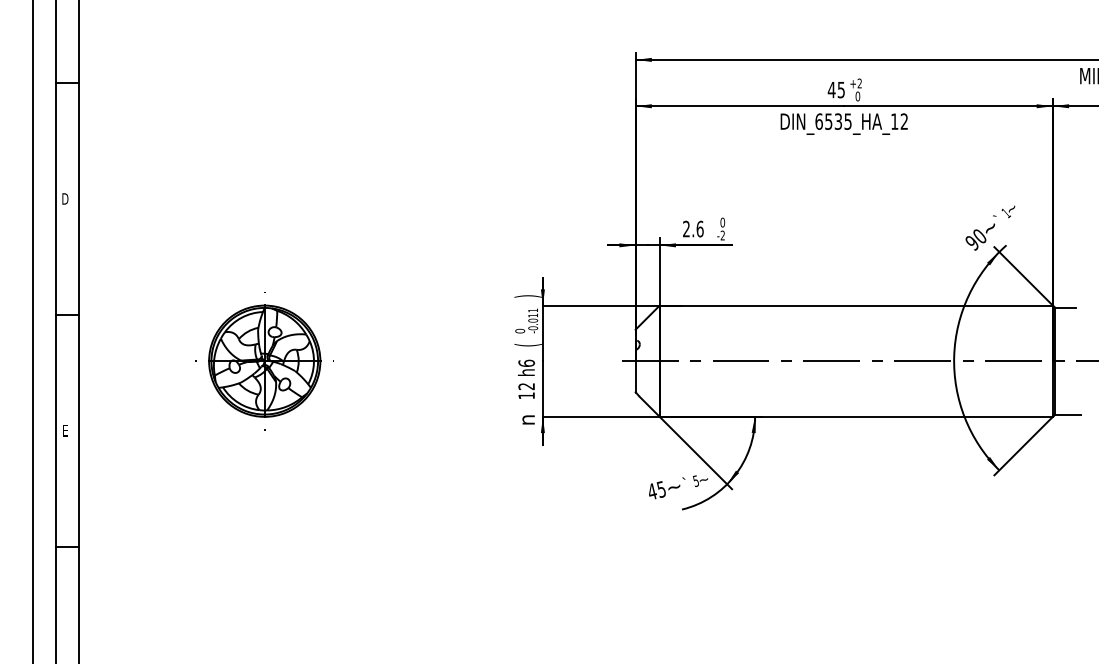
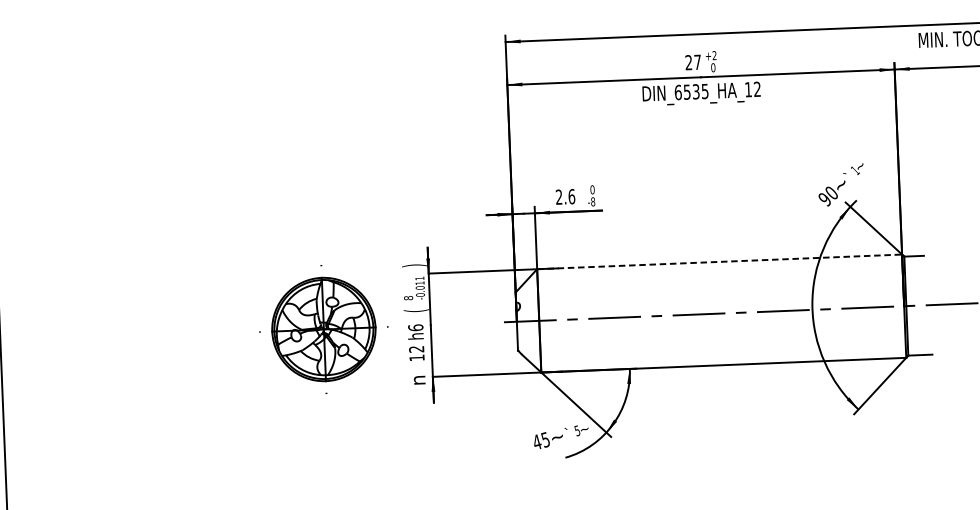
text: (835, 89) -> (692, 62), 45 -> 27
text: (722, 235) -> (592, 201), -2 -> -8
line: (856, 305) -> (719, 261), solid -> dashed
text: (519, 330) -> (407, 297), 0 -> 8
part: (264, 361) -> (323, 329), moved

